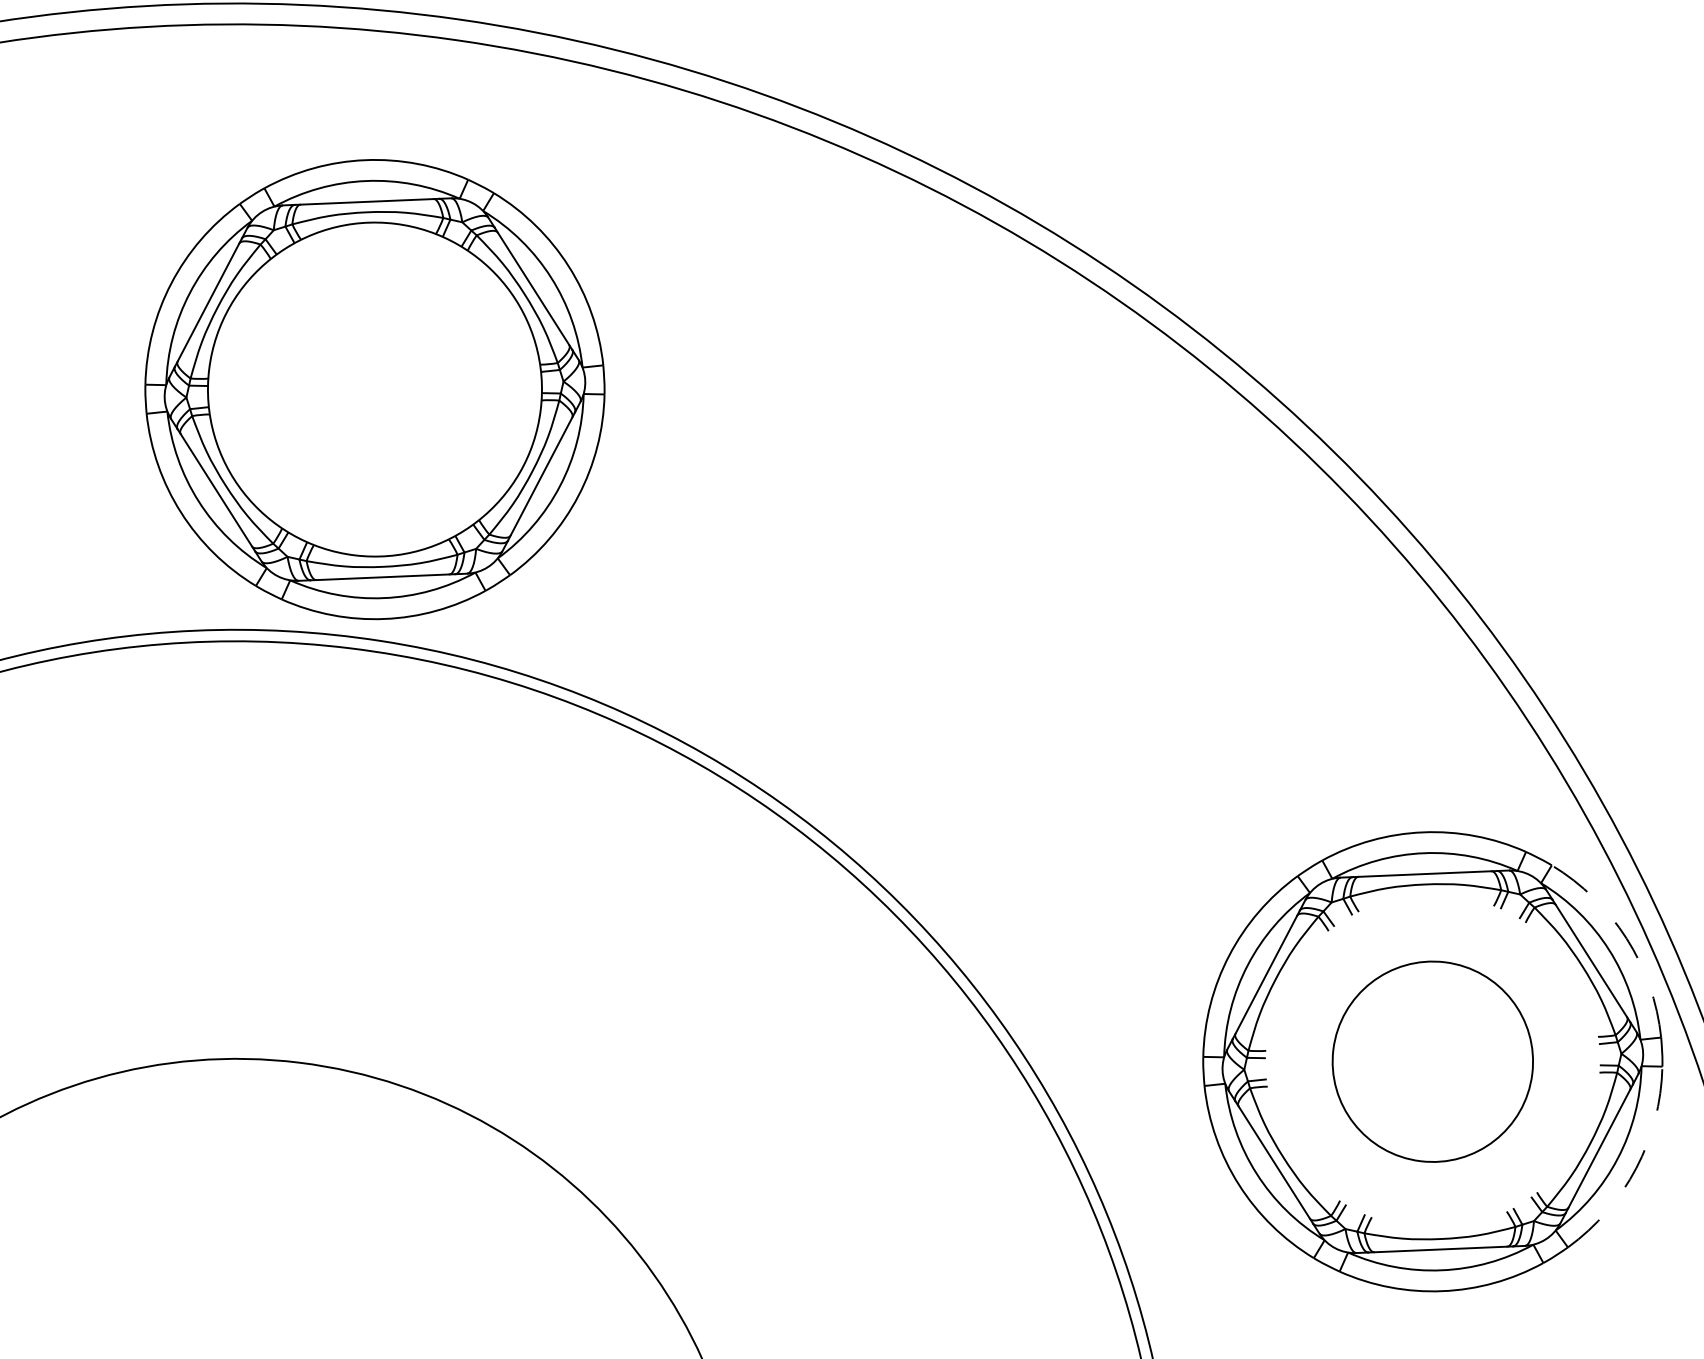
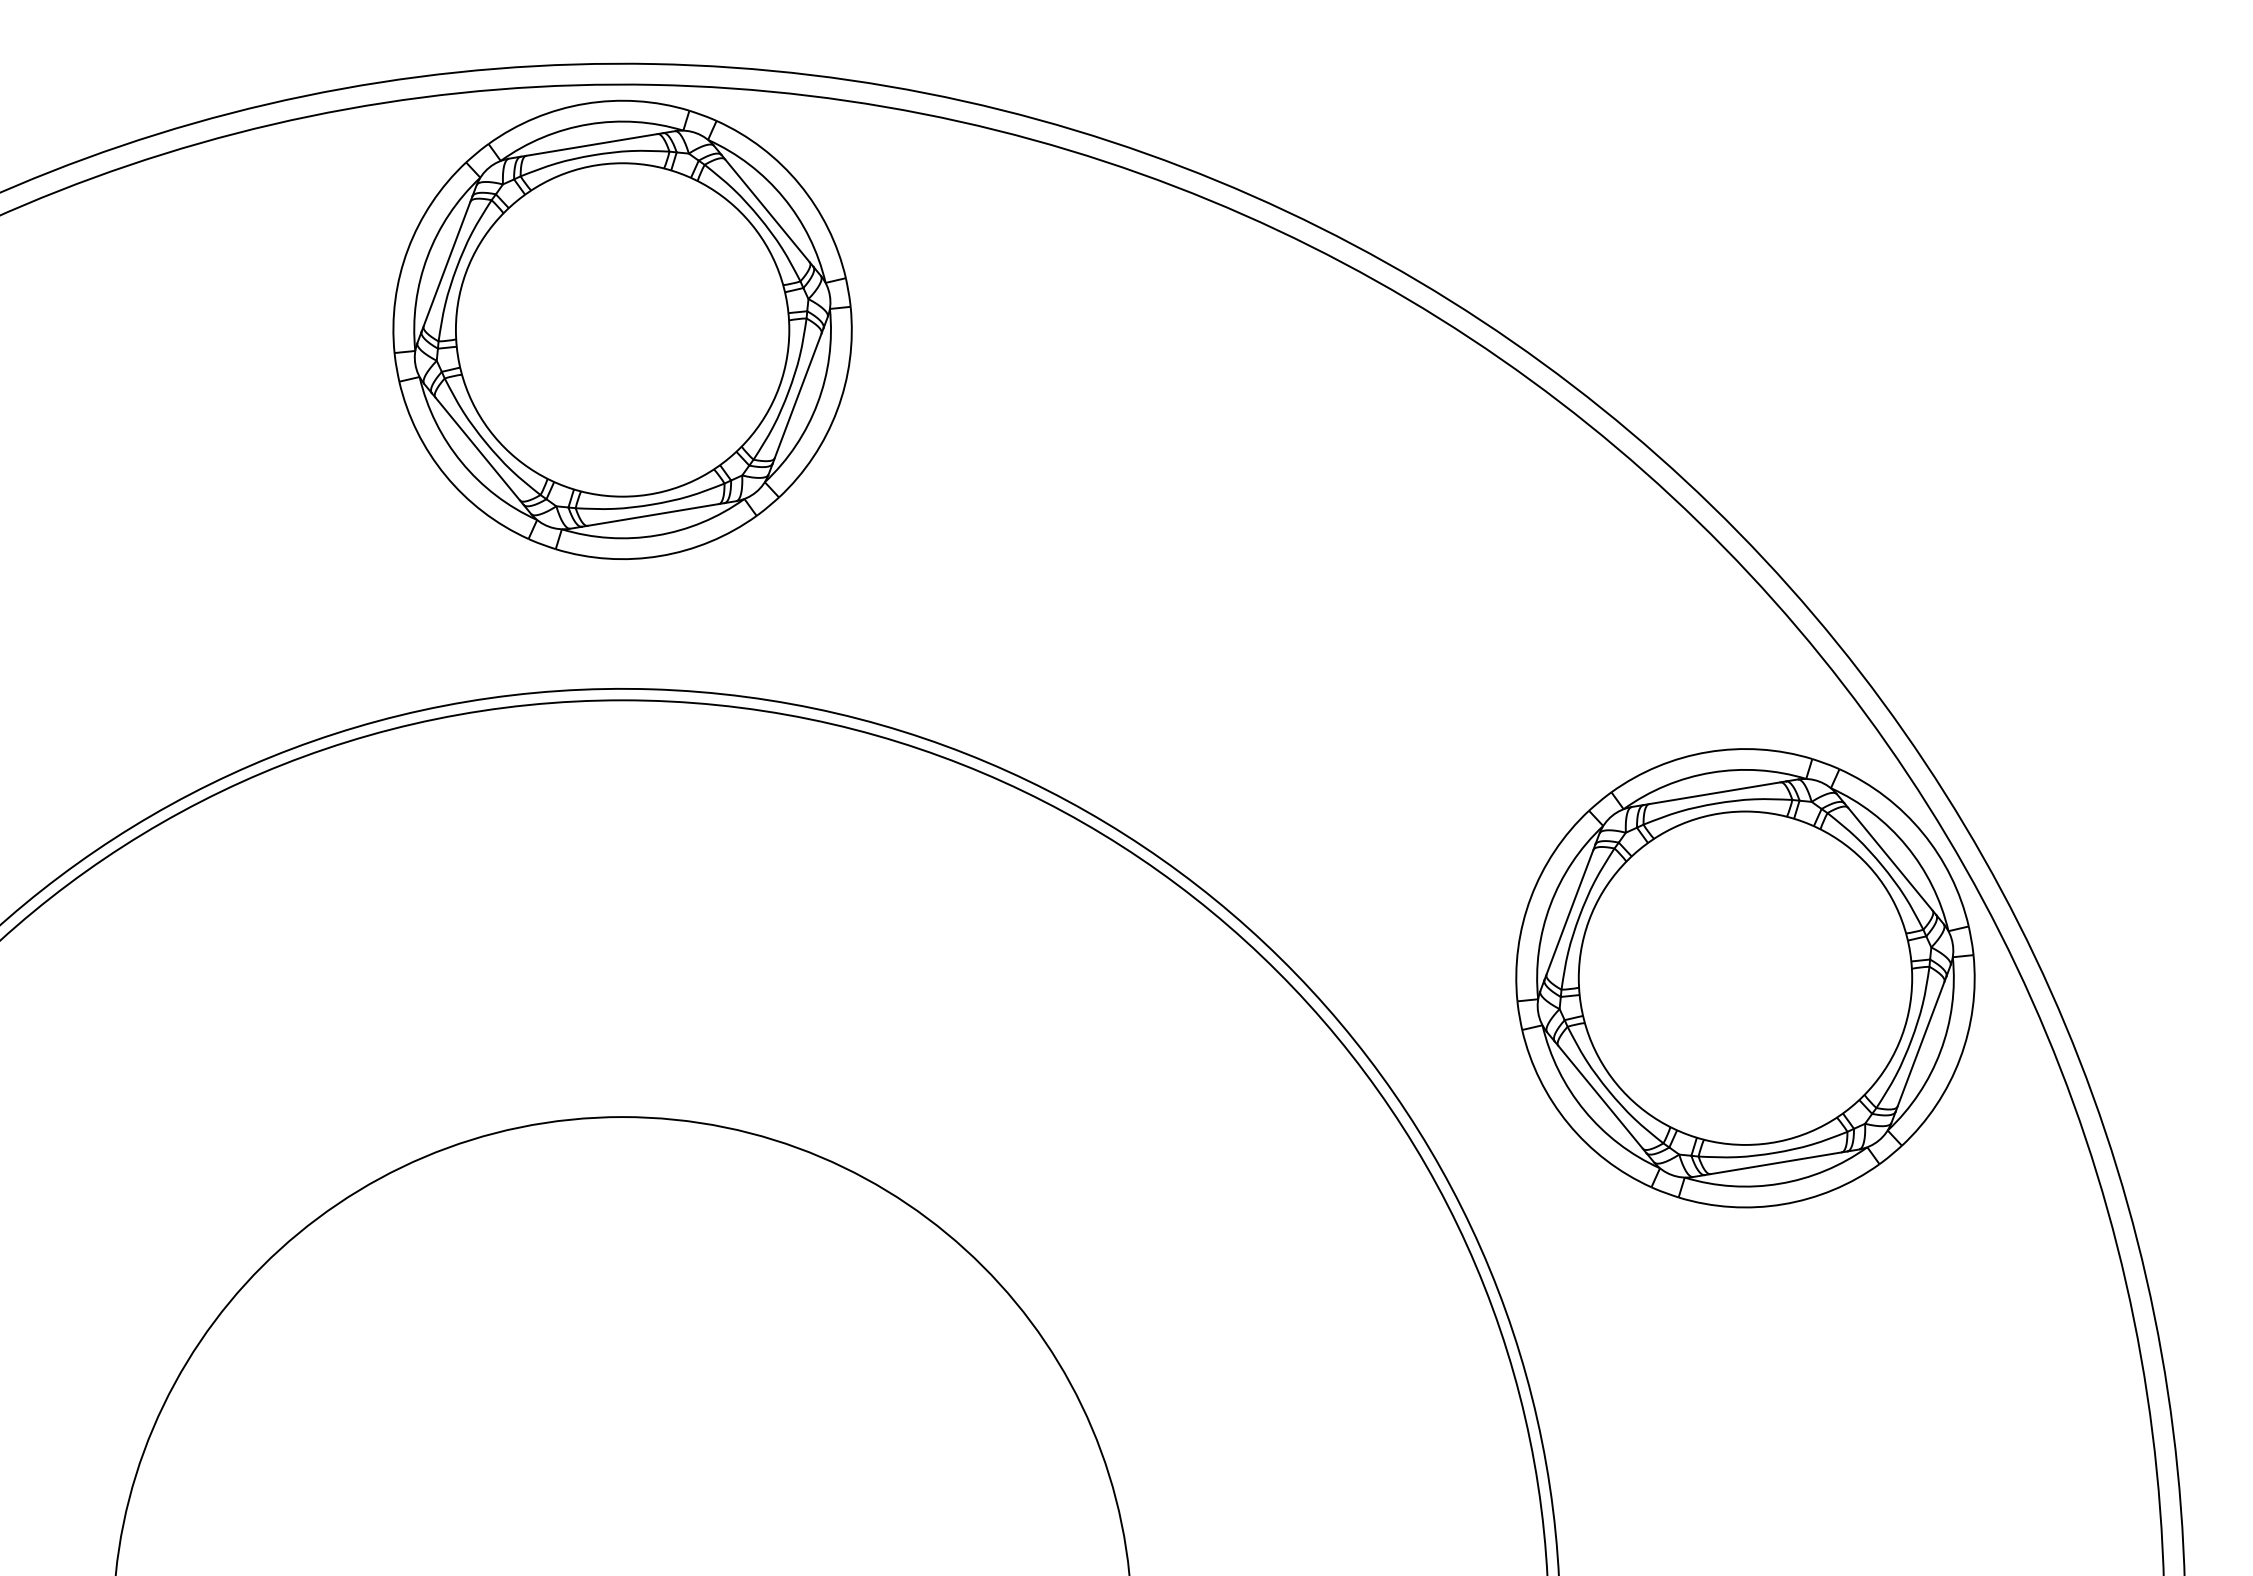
part: (374, 389) -> (622, 329), moved
arc: (1626, 938) -> (1922, 832), dashed -> solid
circle: (1432, 1061) -> (1745, 977), size x1.67
arc: (1636, 1167) -> (1960, 1058), dashed -> solid

